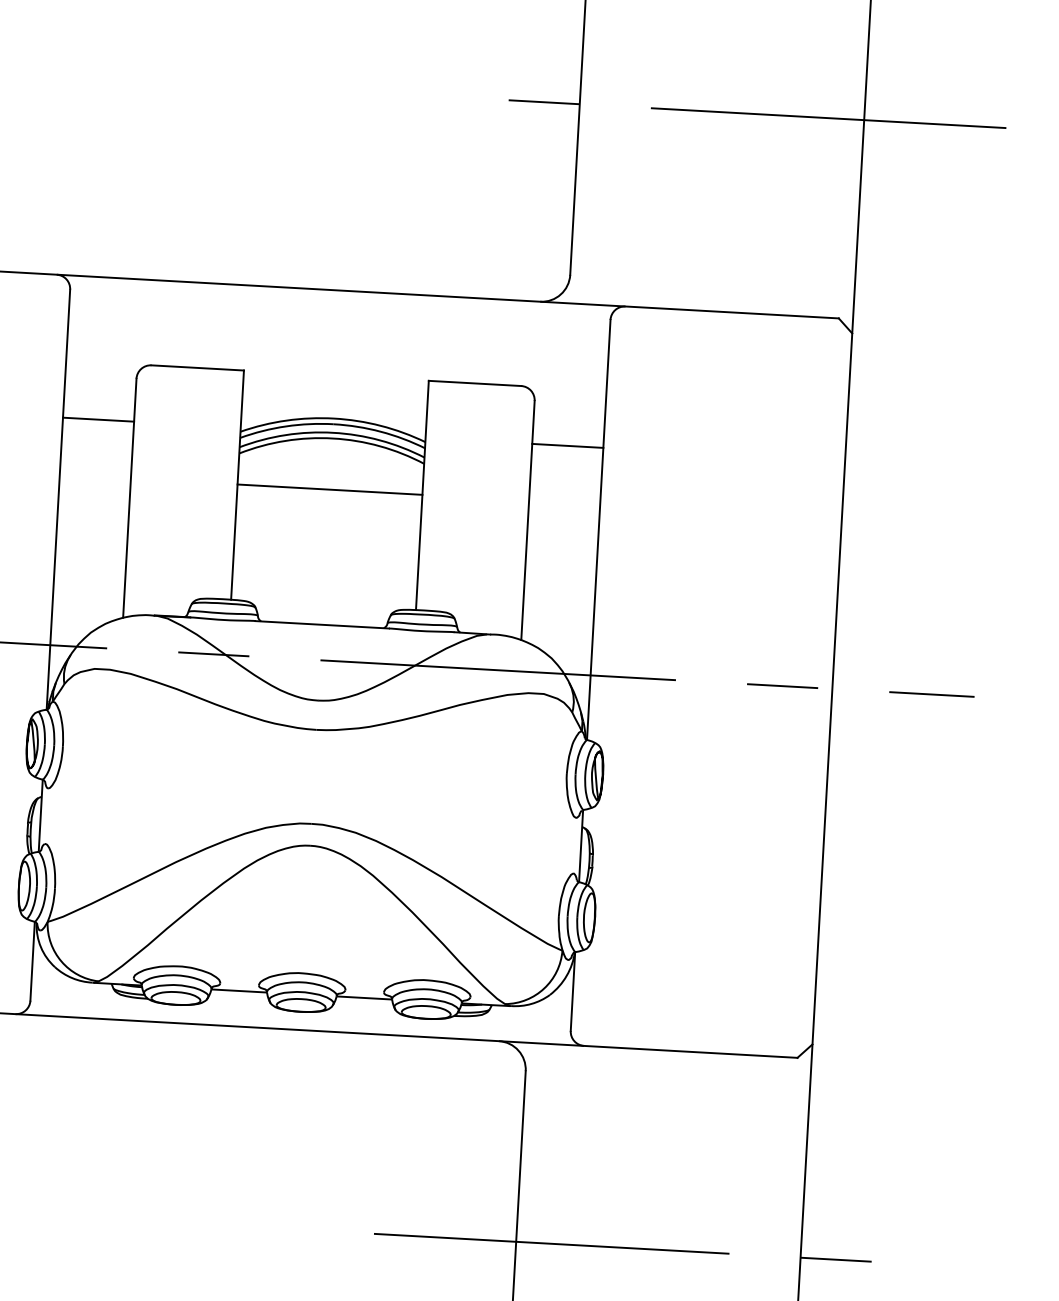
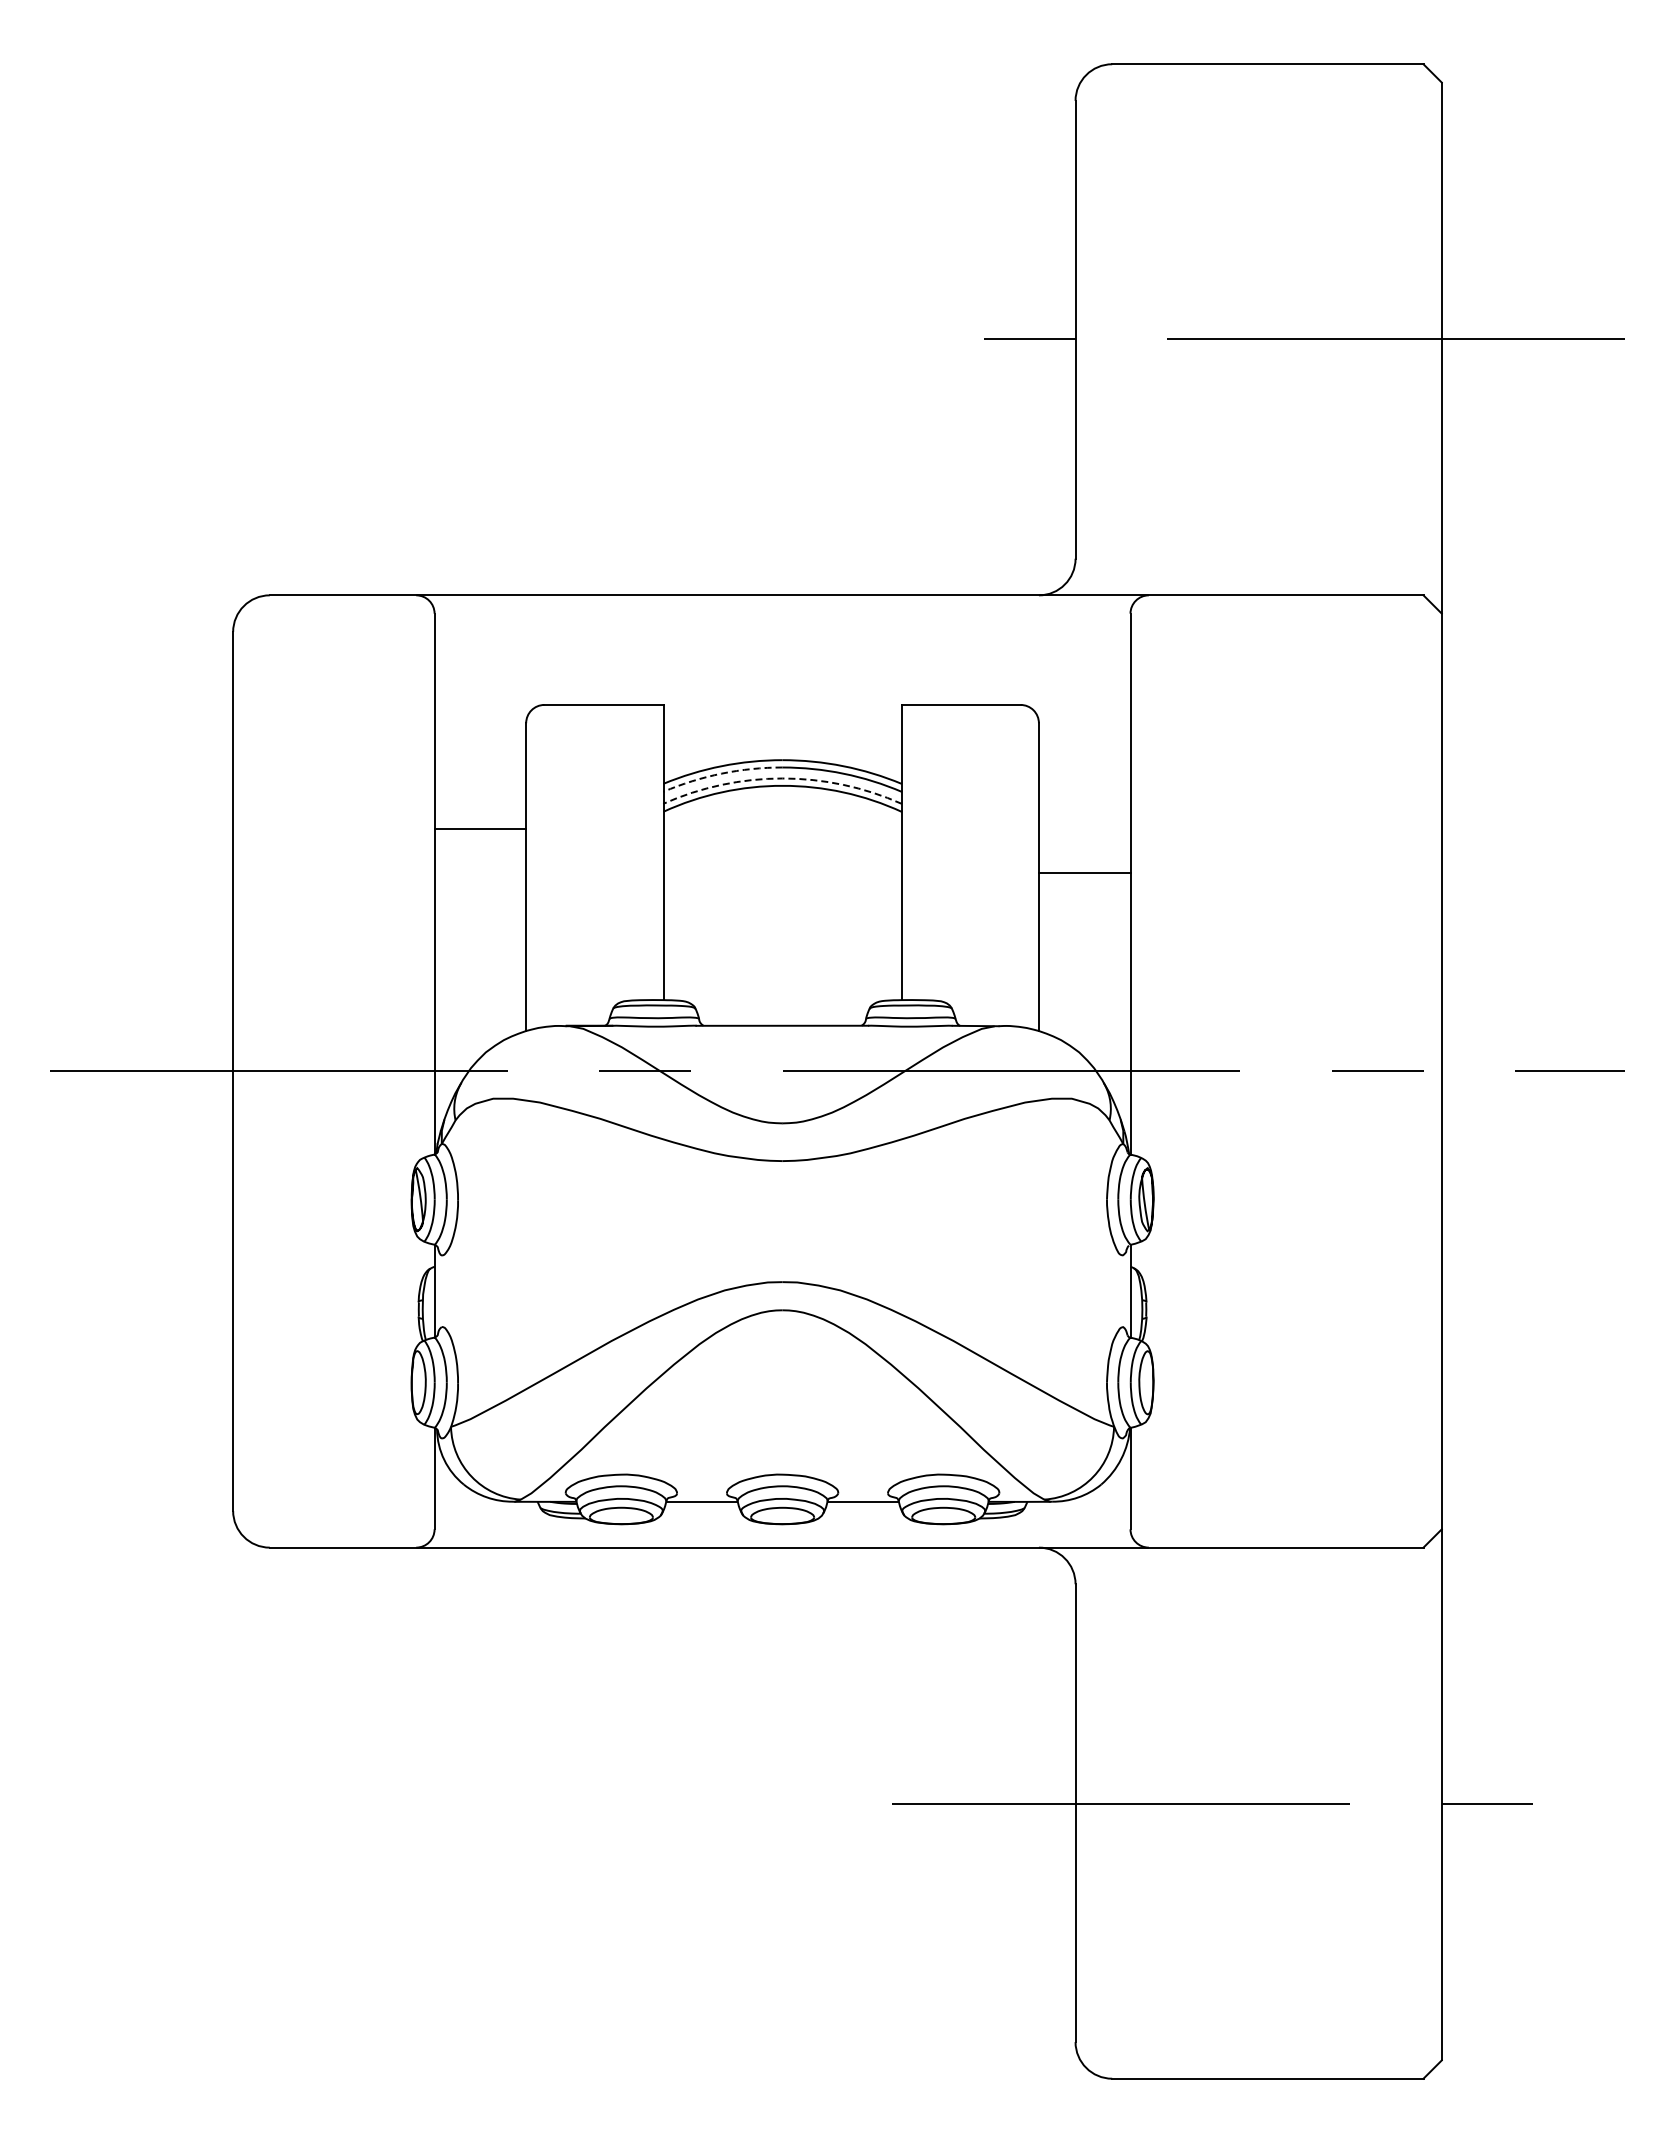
line: (98, 419) -> (480, 829), moved
arc: (285, 426) -> (721, 773), solid -> dashed
arc: (333, 432) -> (782, 778), solid -> dashed
line: (567, 445) -> (1084, 873), moved
line: (329, 489) -> (782, 851), removed

